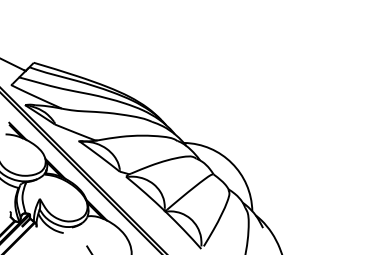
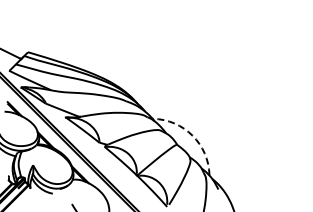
arc: (231, 163) -> (192, 135), solid -> dashed

